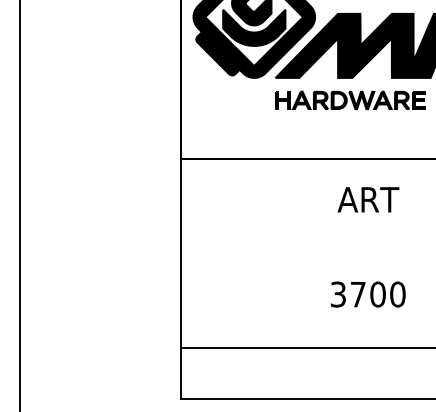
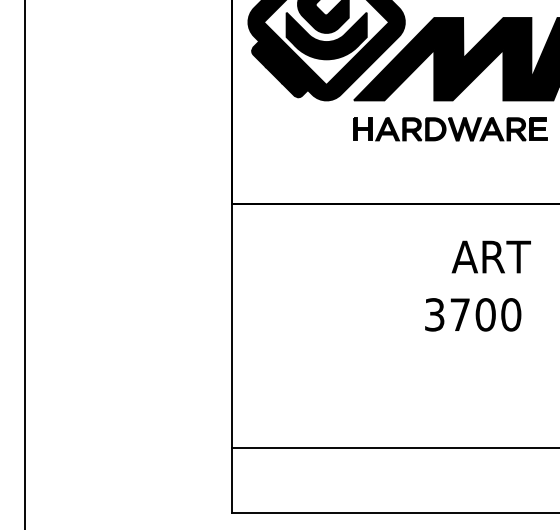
text: (367, 199) -> (490, 256), moved
text: (368, 294) -> (473, 314), moved

